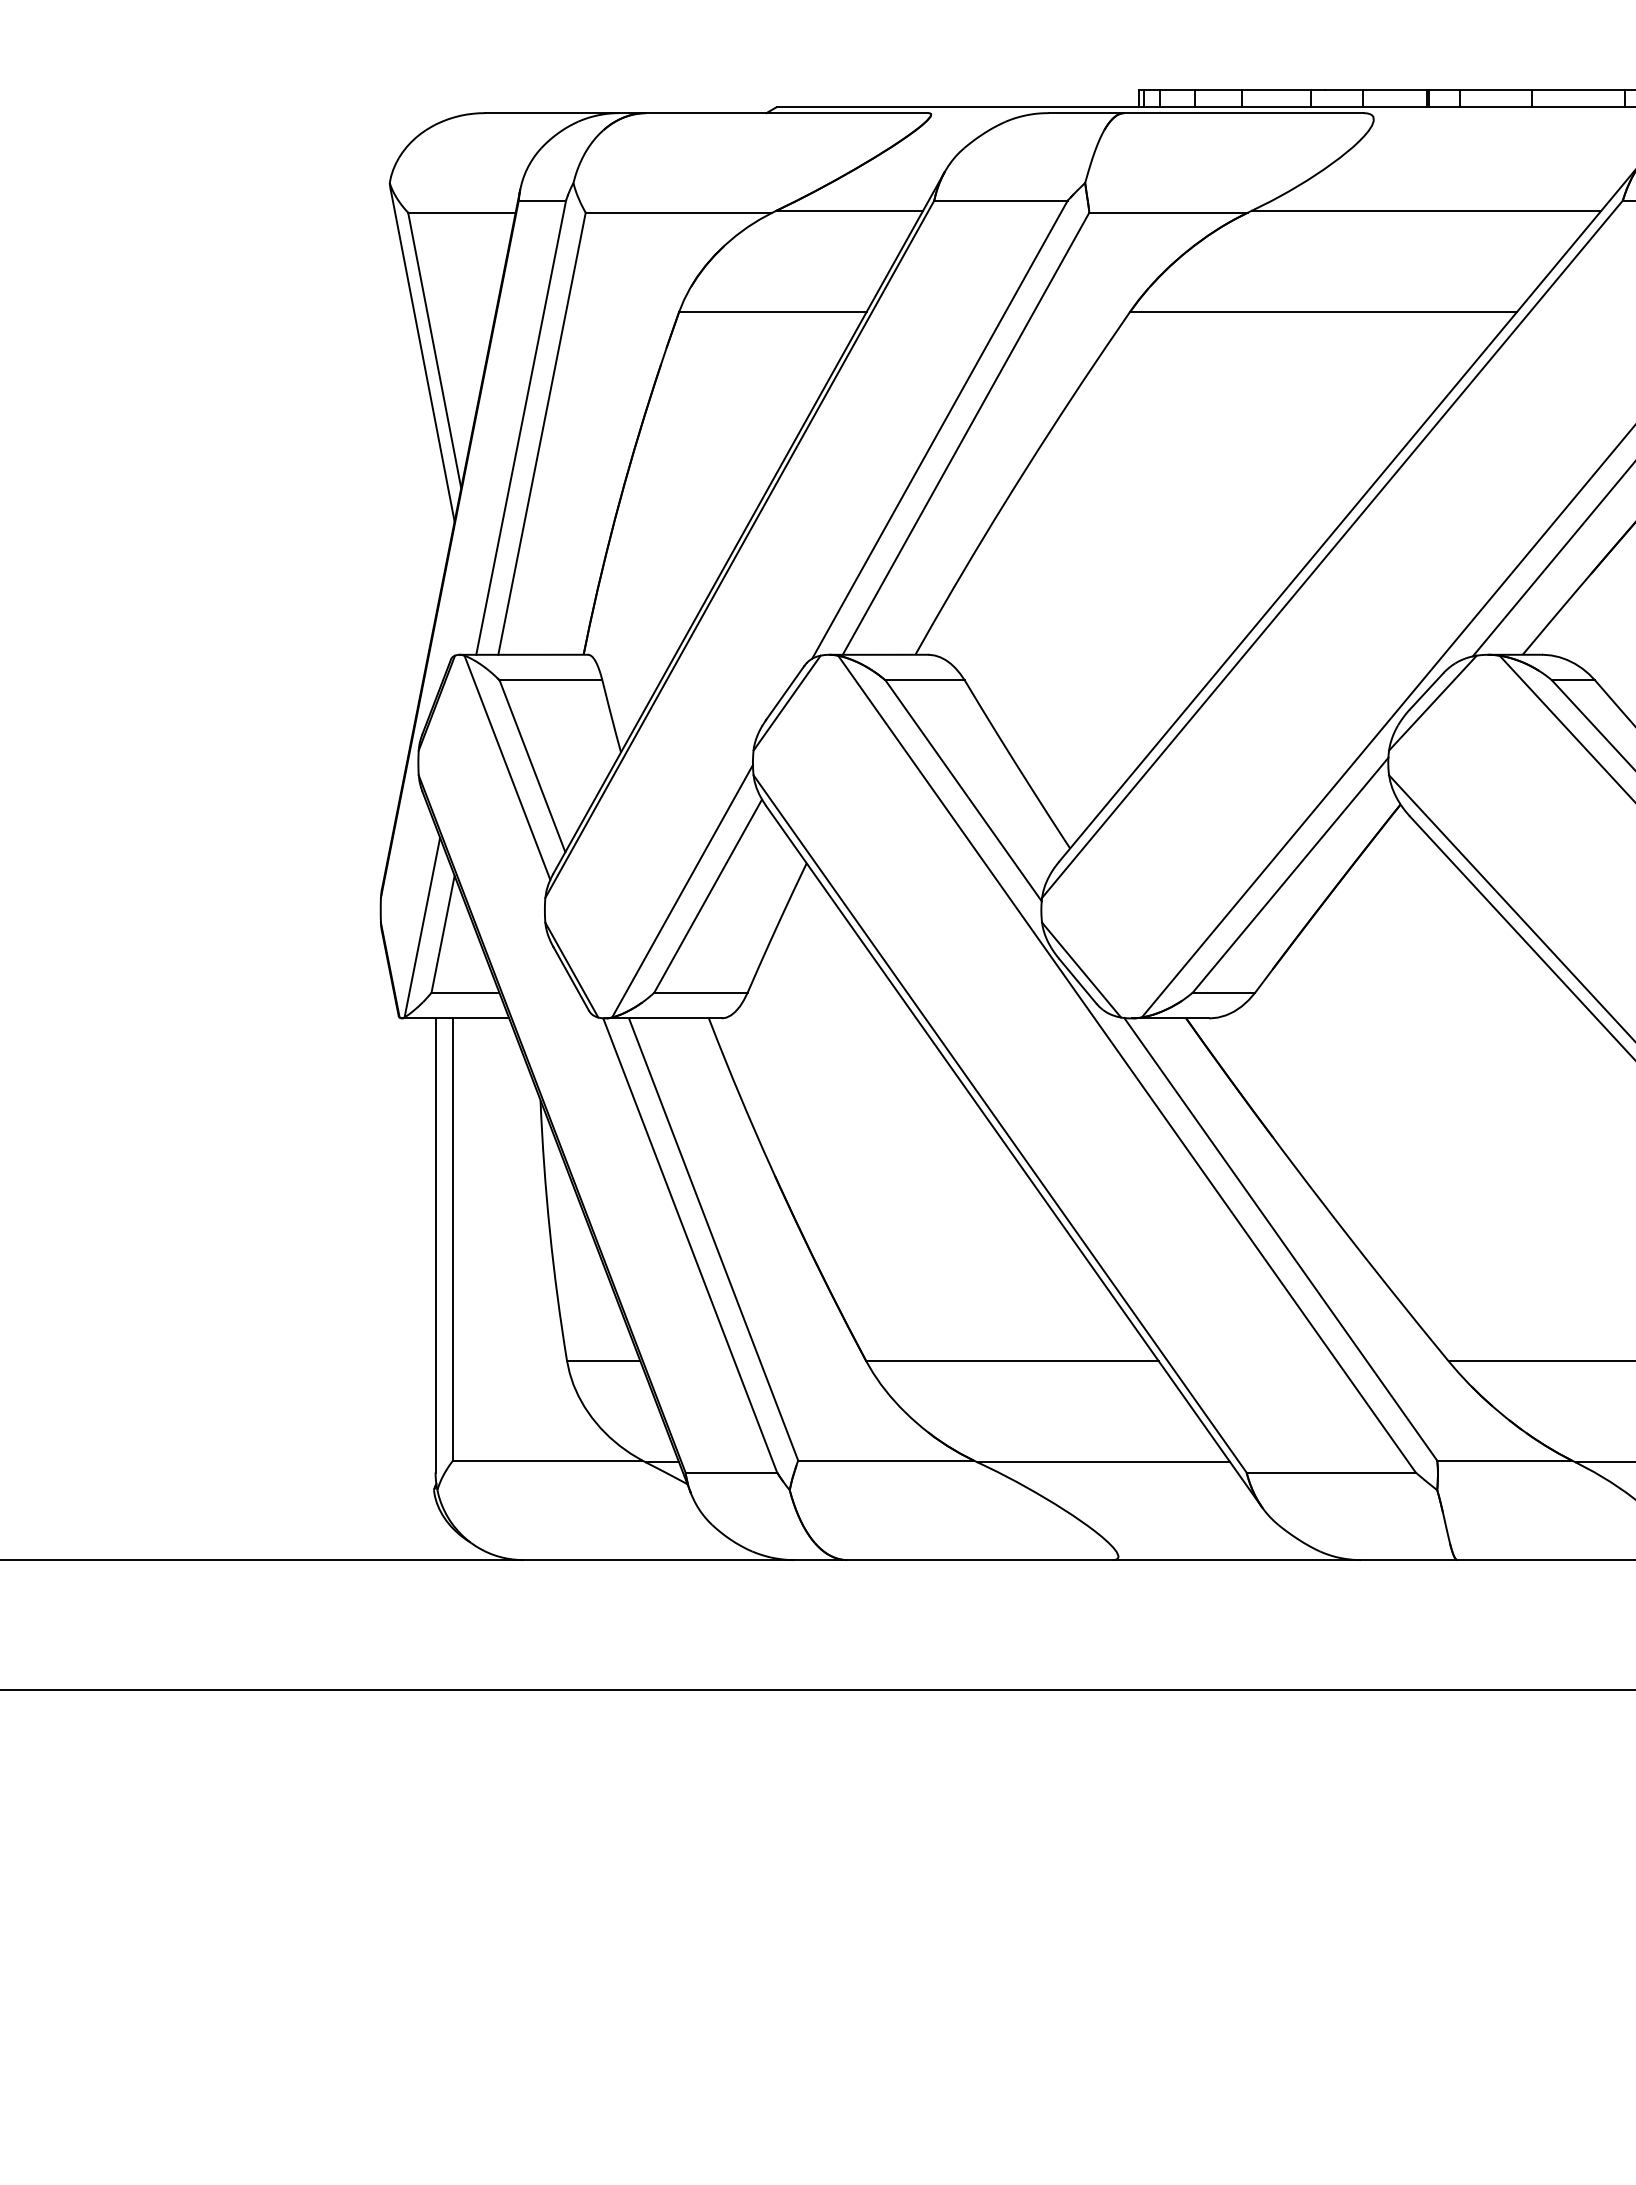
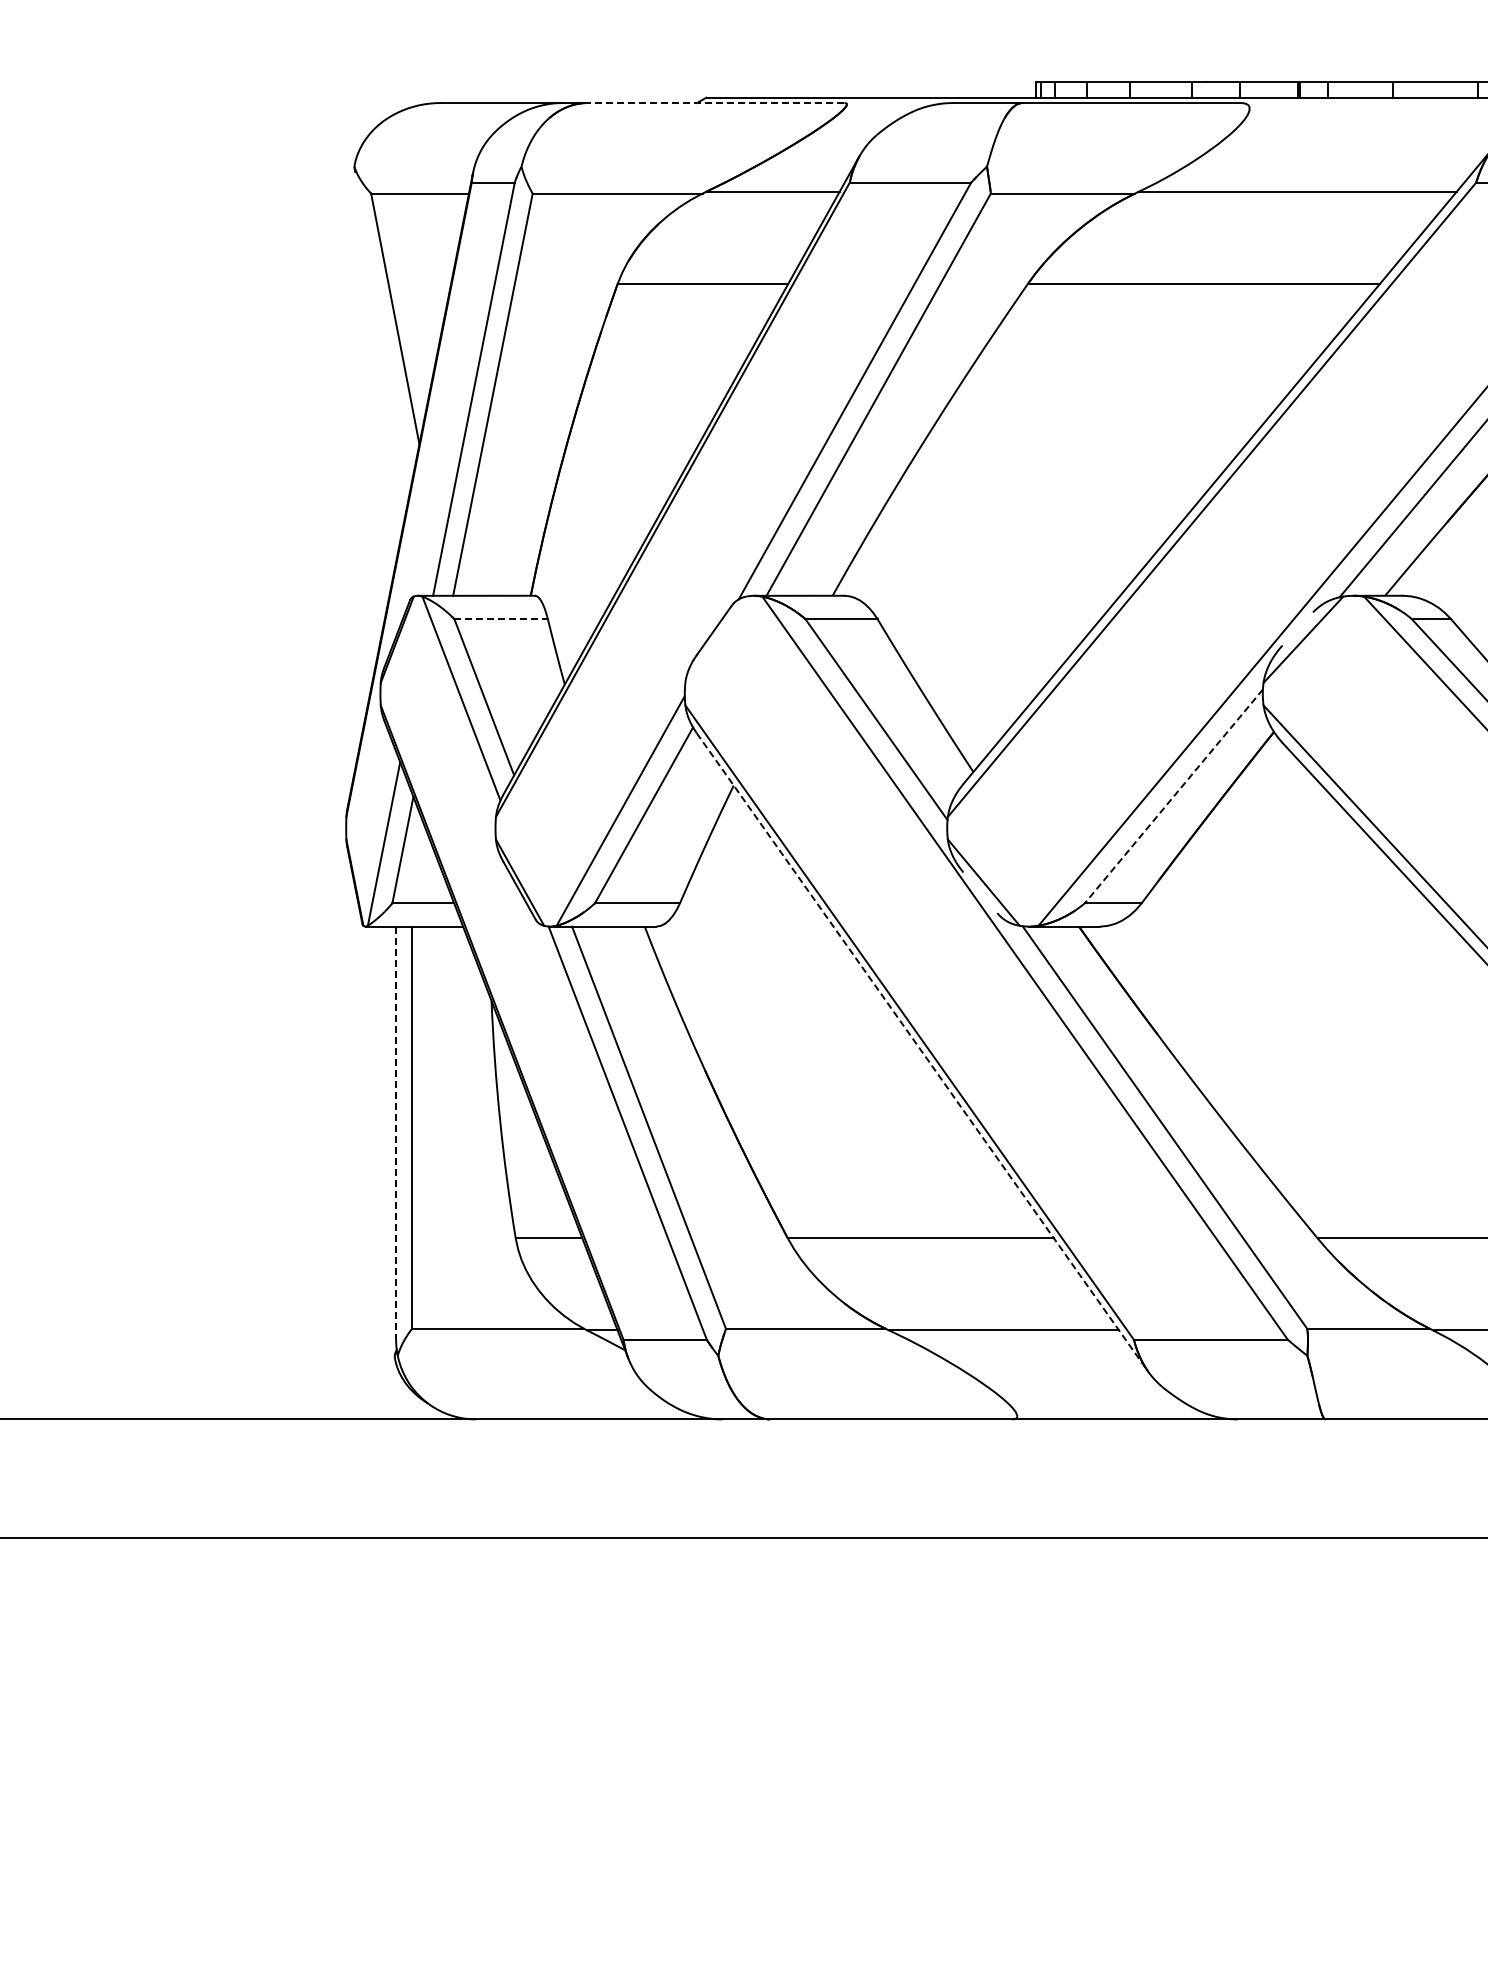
line: (786, 113) -> (715, 103), solid -> dashed
line: (422, 355) -> (384, 323), removed
line: (551, 680) -> (501, 619), solid -> dashed
line: (1426, 690) -> (1297, 628), removed
line: (786, 702) -> (715, 639), removed
line: (1290, 875) -> (1173, 796), solid -> dashed
line: (1077, 980) -> (980, 892), removed
line: (1014, 1156) -> (922, 1052), solid -> dashed
line: (436, 1245) -> (396, 1133), solid -> dashed

